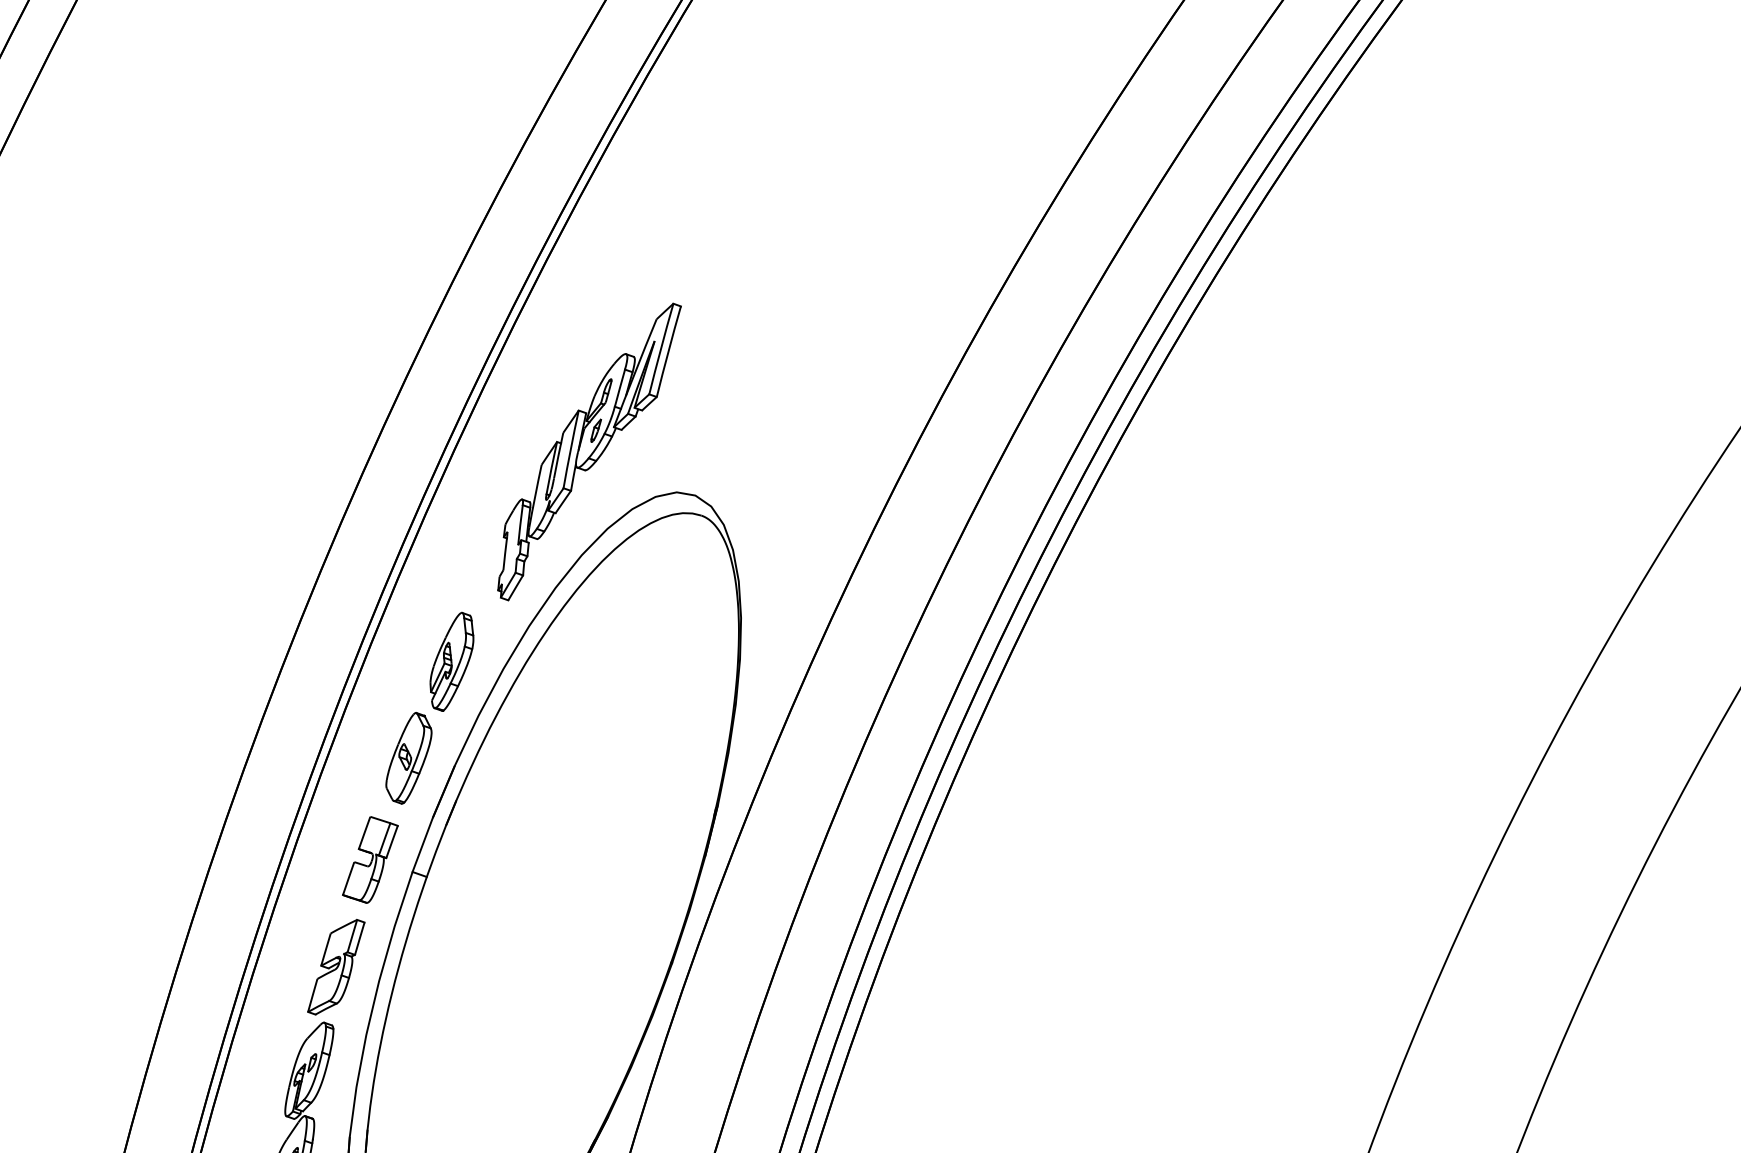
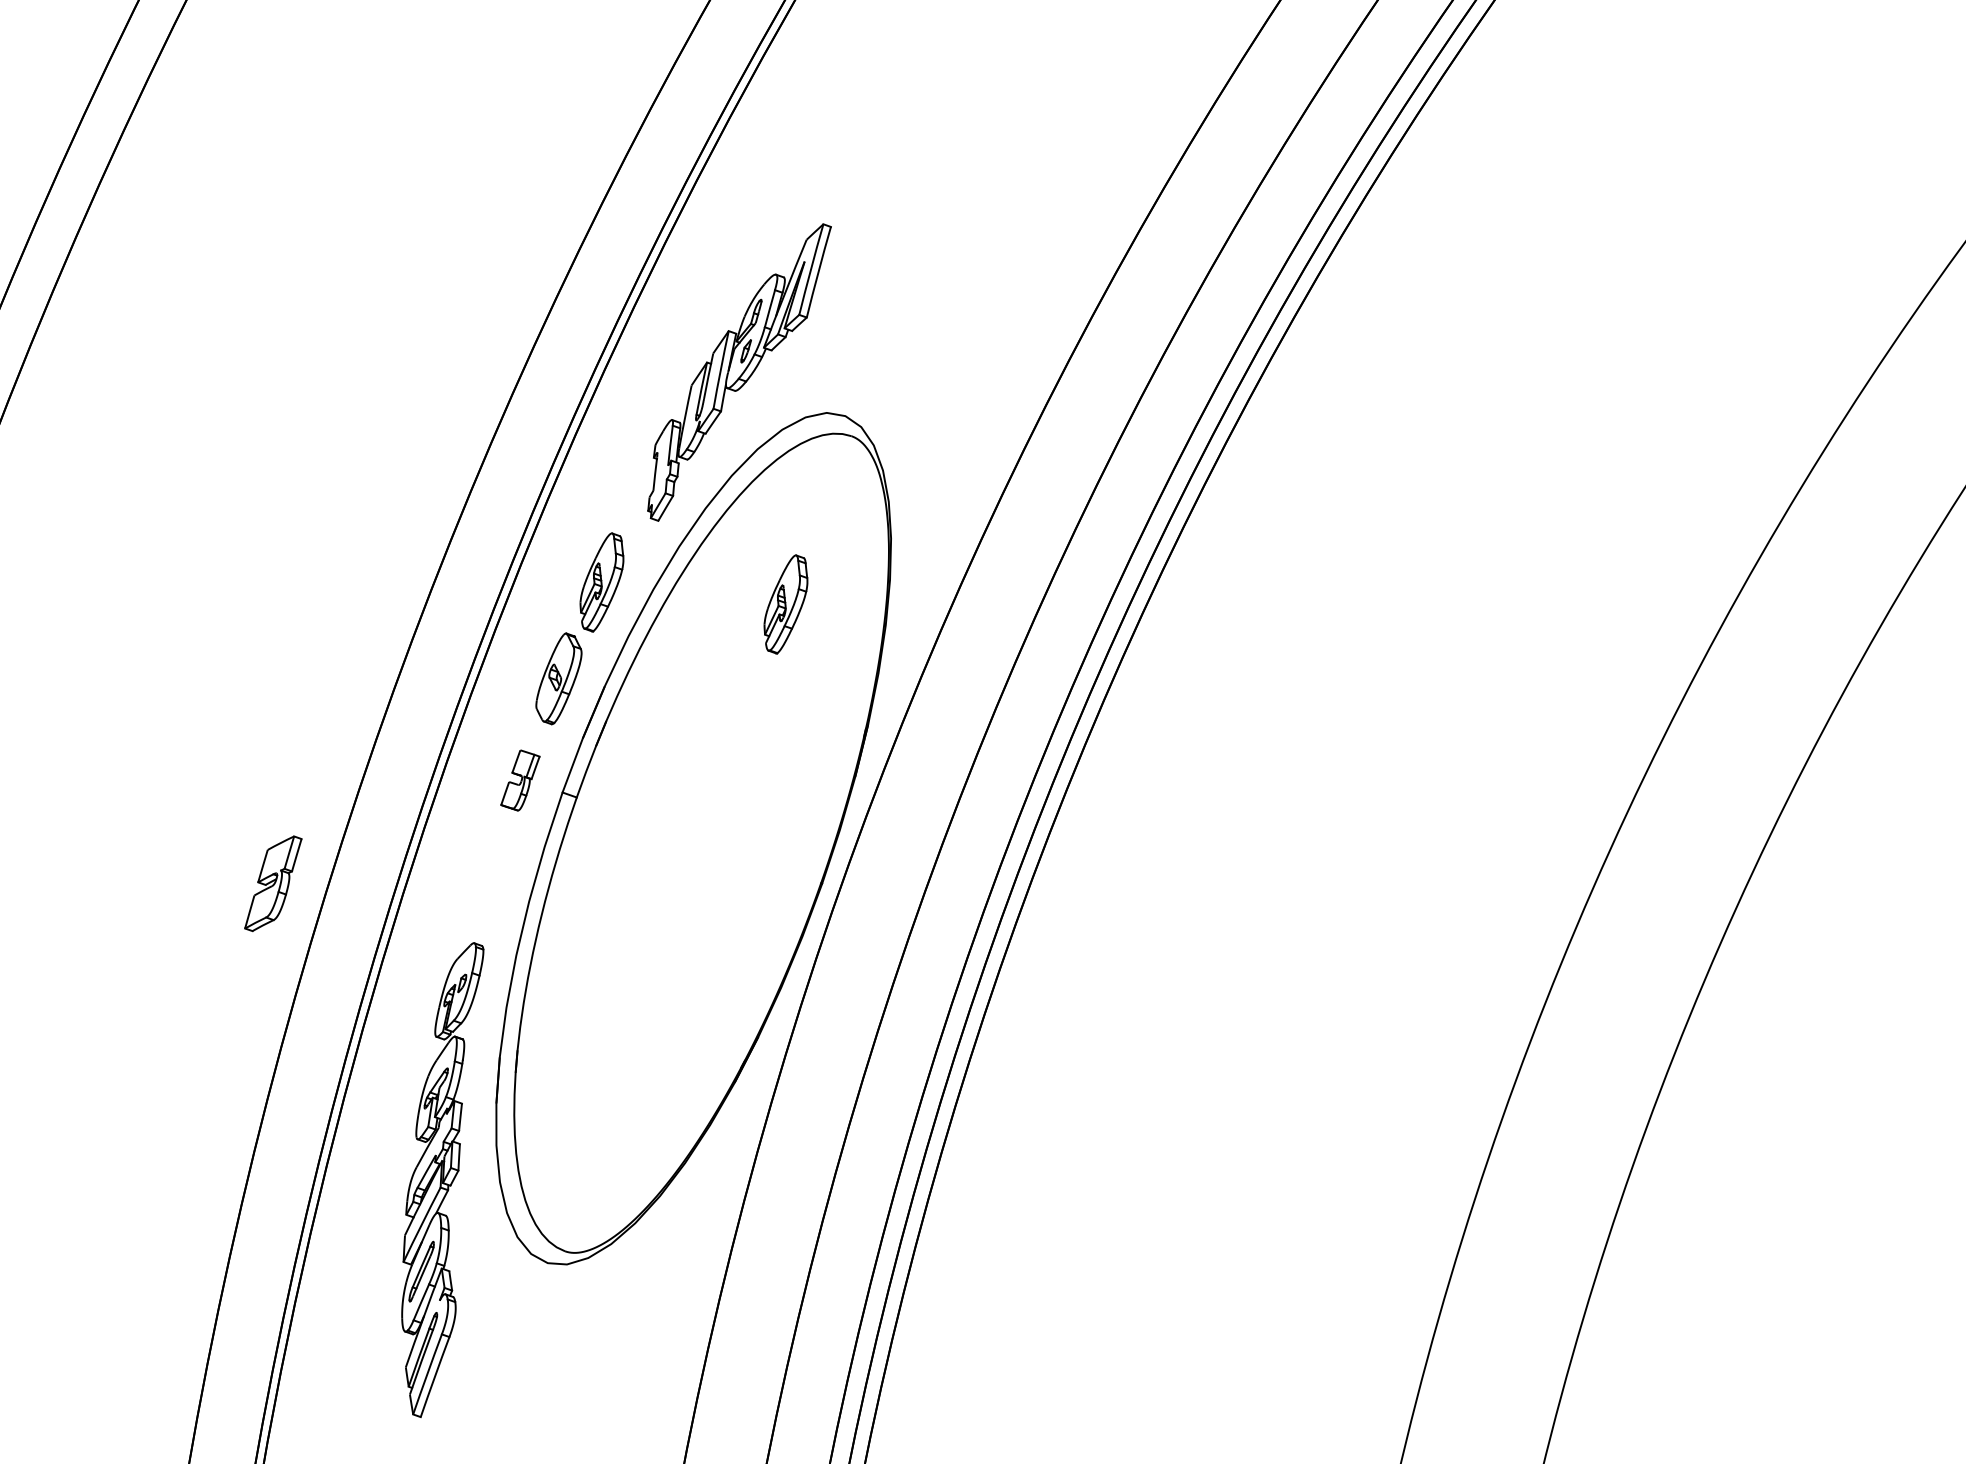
part: (635, 683) -> (785, 604), added
part: (370, 859) -> (520, 780), size x0.7
part: (336, 966) -> (273, 883), moved

